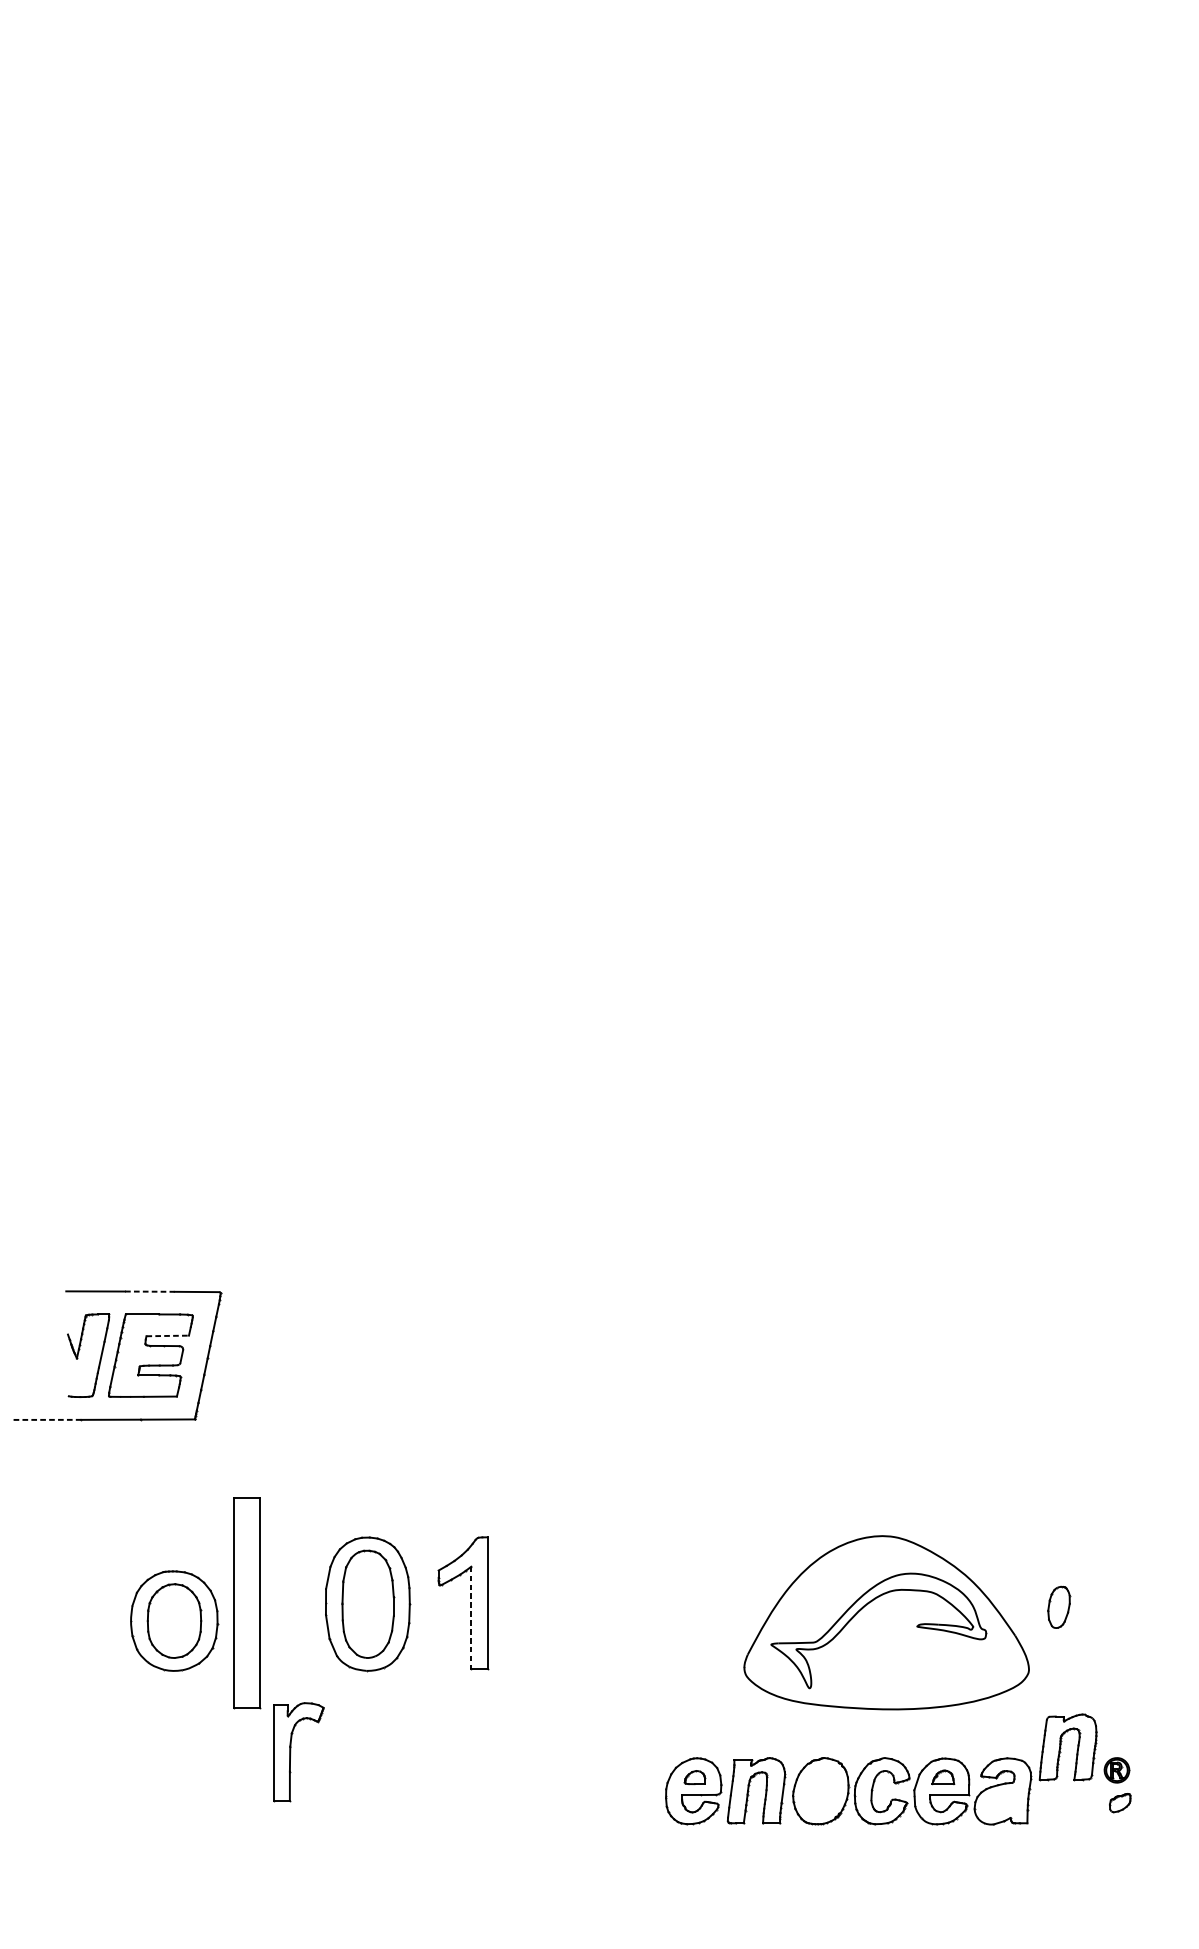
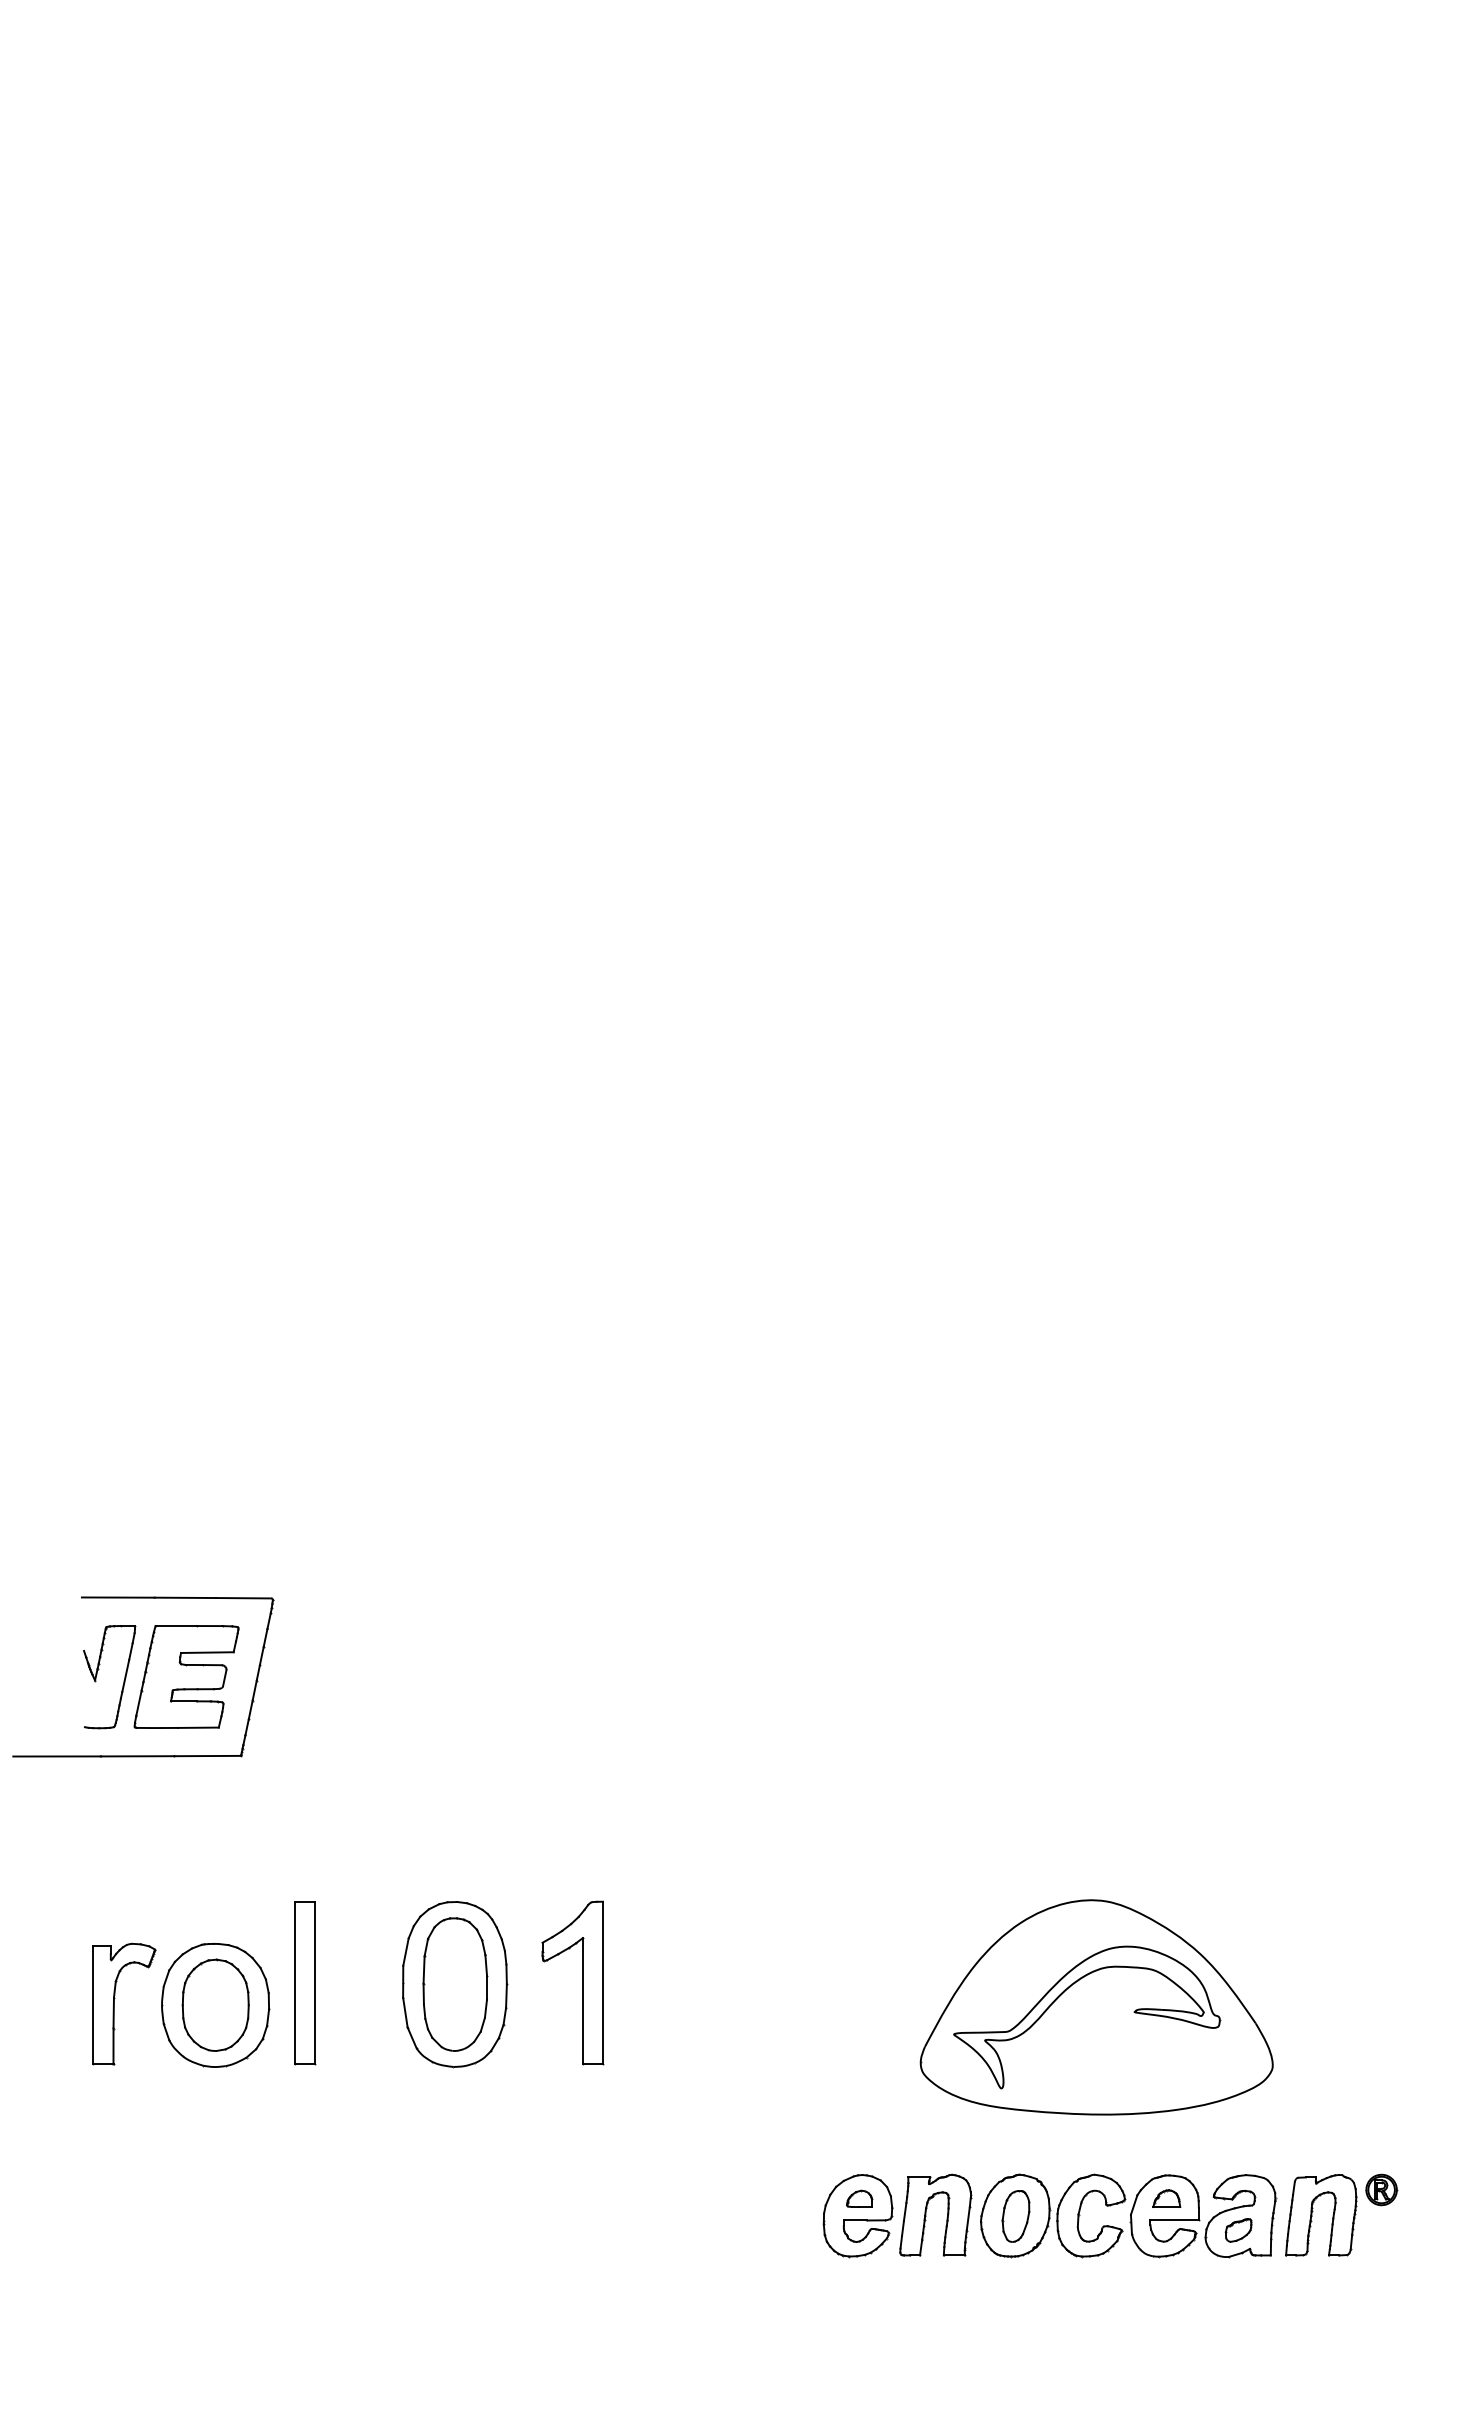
line: (150, 1291) -> (185, 1597), dashed -> solid
line: (167, 1335) -> (207, 1652), dashed -> solid
line: (46, 1419) -> (57, 1756), dashed -> solid
part: (247, 1603) -> (305, 1983), size x0.62
part: (1058, 1607) -> (1015, 2216), moved
line: (470, 1617) -> (582, 2001), dashed -> solid
part: (1061, 1744) -> (1313, 2211), moved
part: (290, 1751) -> (114, 2003), moved
part: (1120, 1803) -> (1238, 2230), moved

